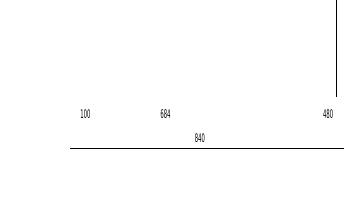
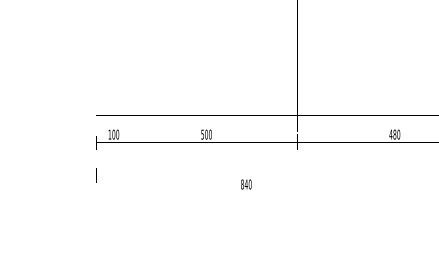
text: (165, 113) -> (206, 134), 684 -> 500
text: (199, 137) -> (246, 184), moved

